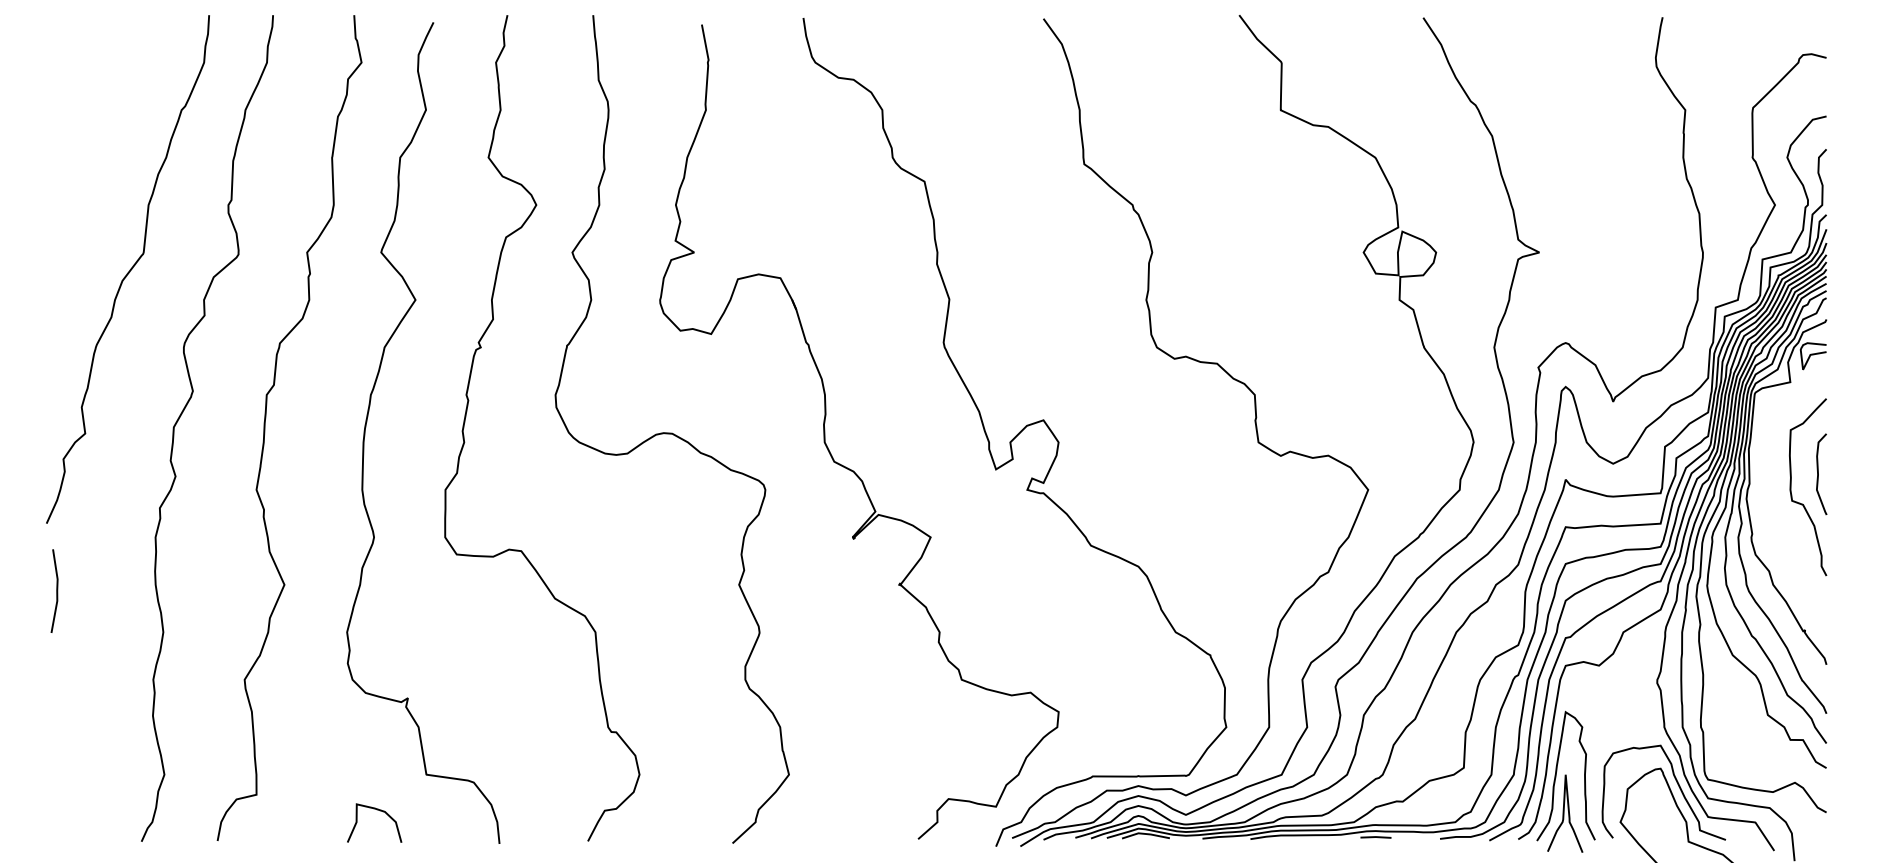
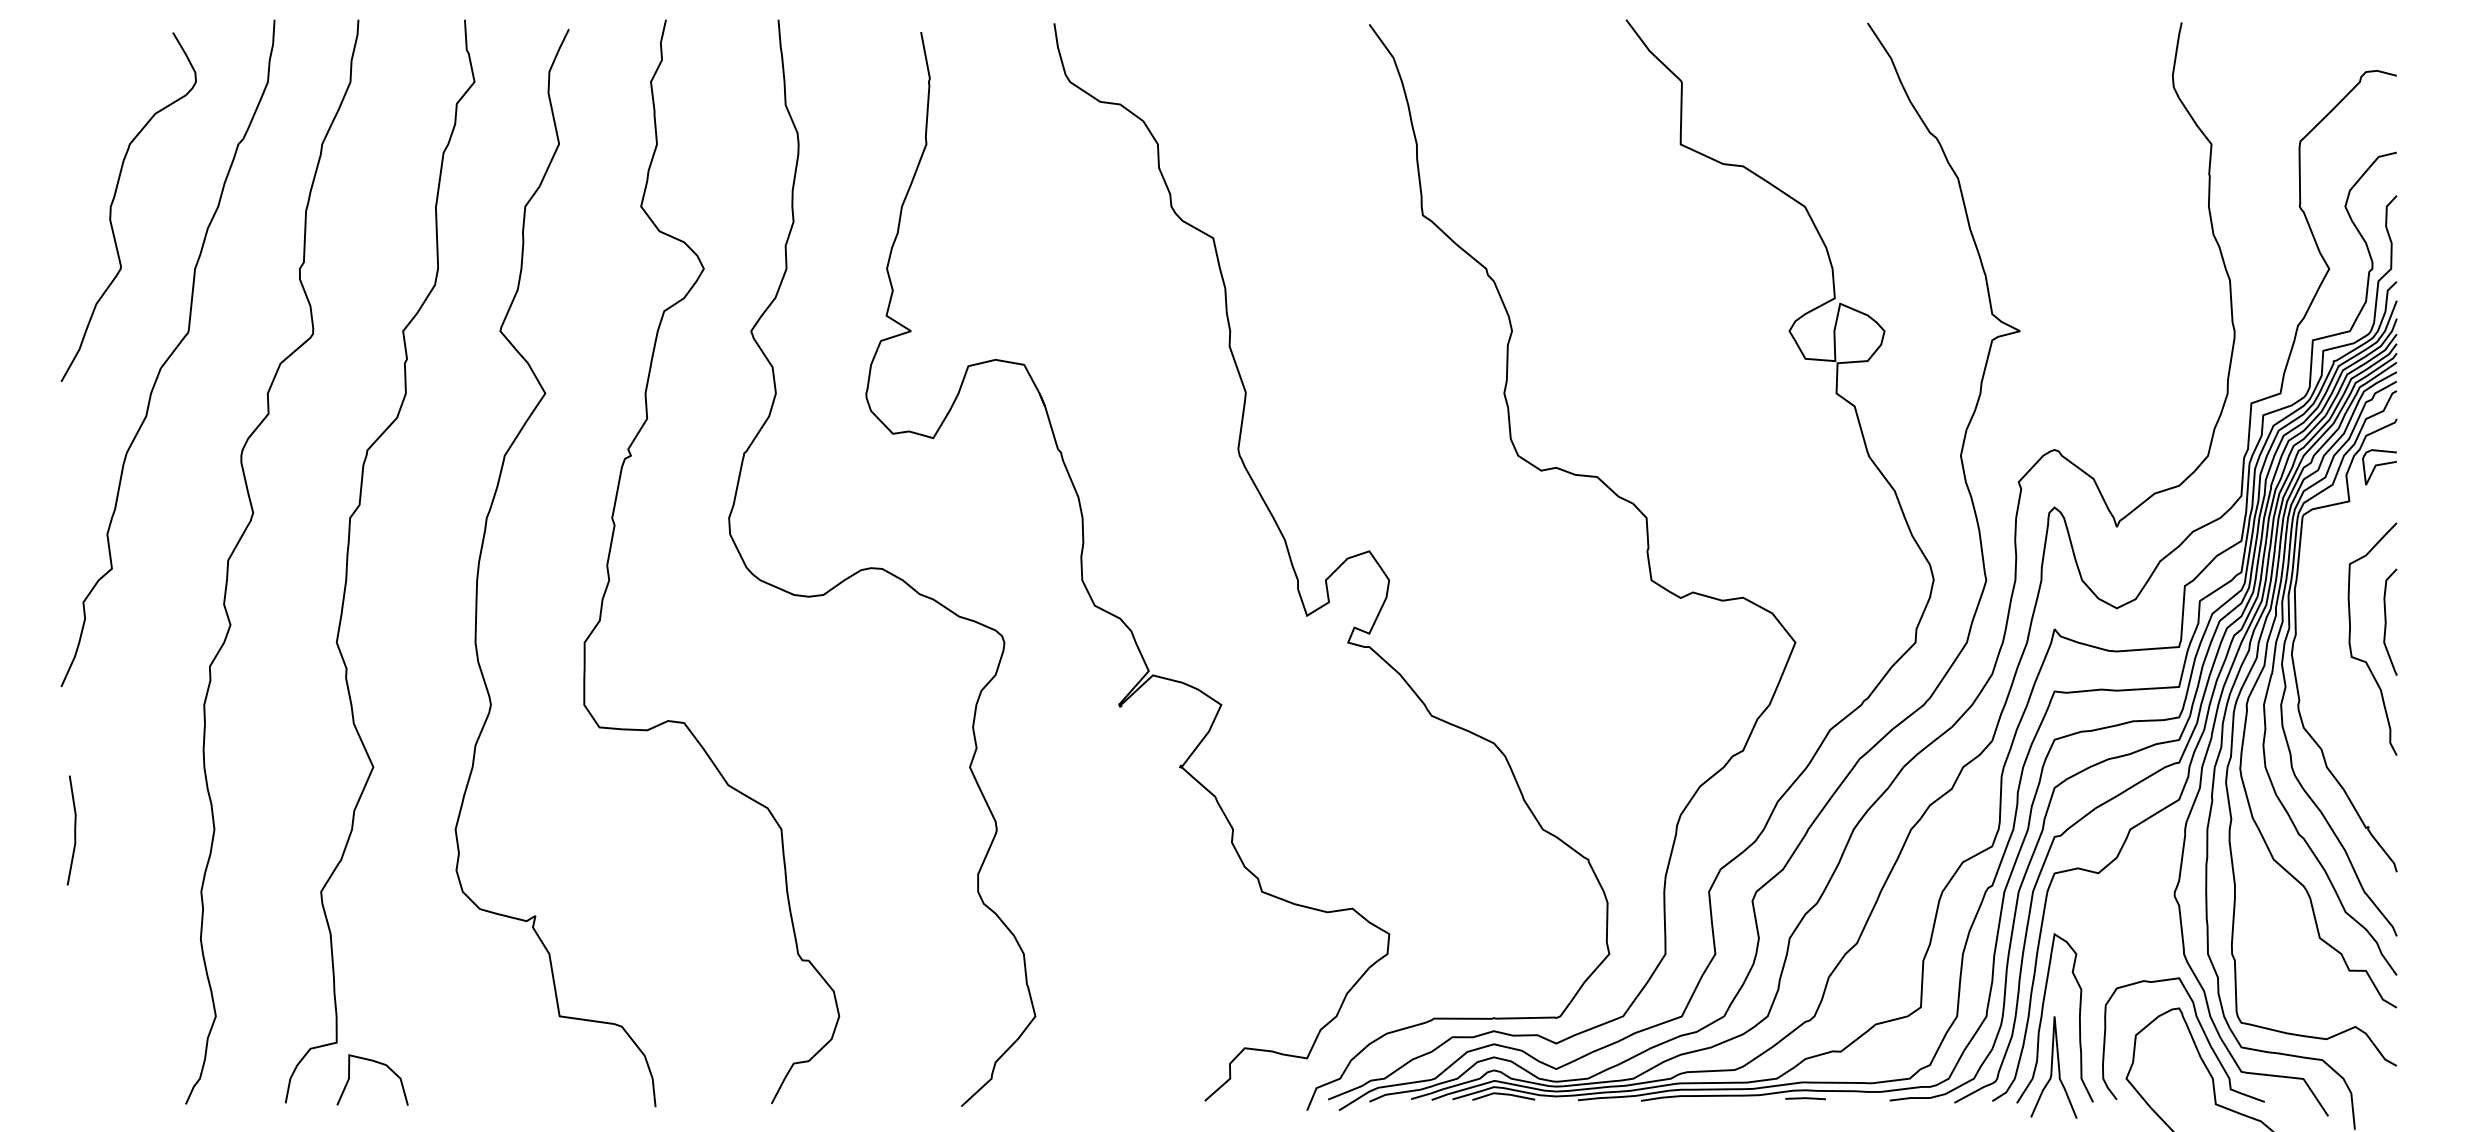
curve: (86, 154) -> (113, 202), added
line: (56, 591) -> (74, 830), moved
curve: (378, 810) -> (377, 1063), moved

